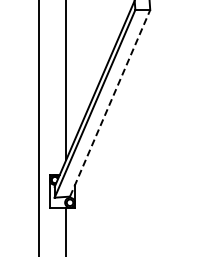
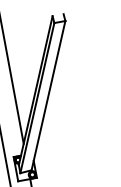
line: (110, 103) -> (48, 95), dashed -> solid

